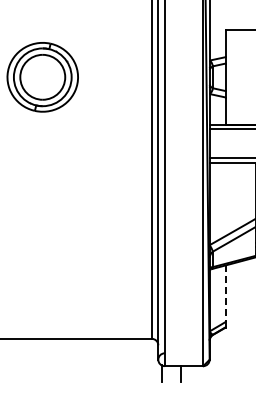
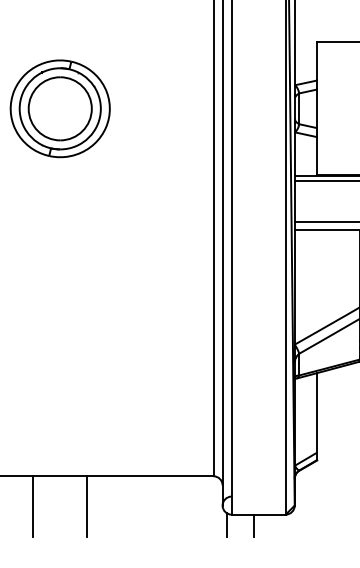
line: (225, 294) -> (316, 413), dashed -> solid
line: (23, 360) -> (33, 506), added
line: (62, 360) -> (87, 506), added

